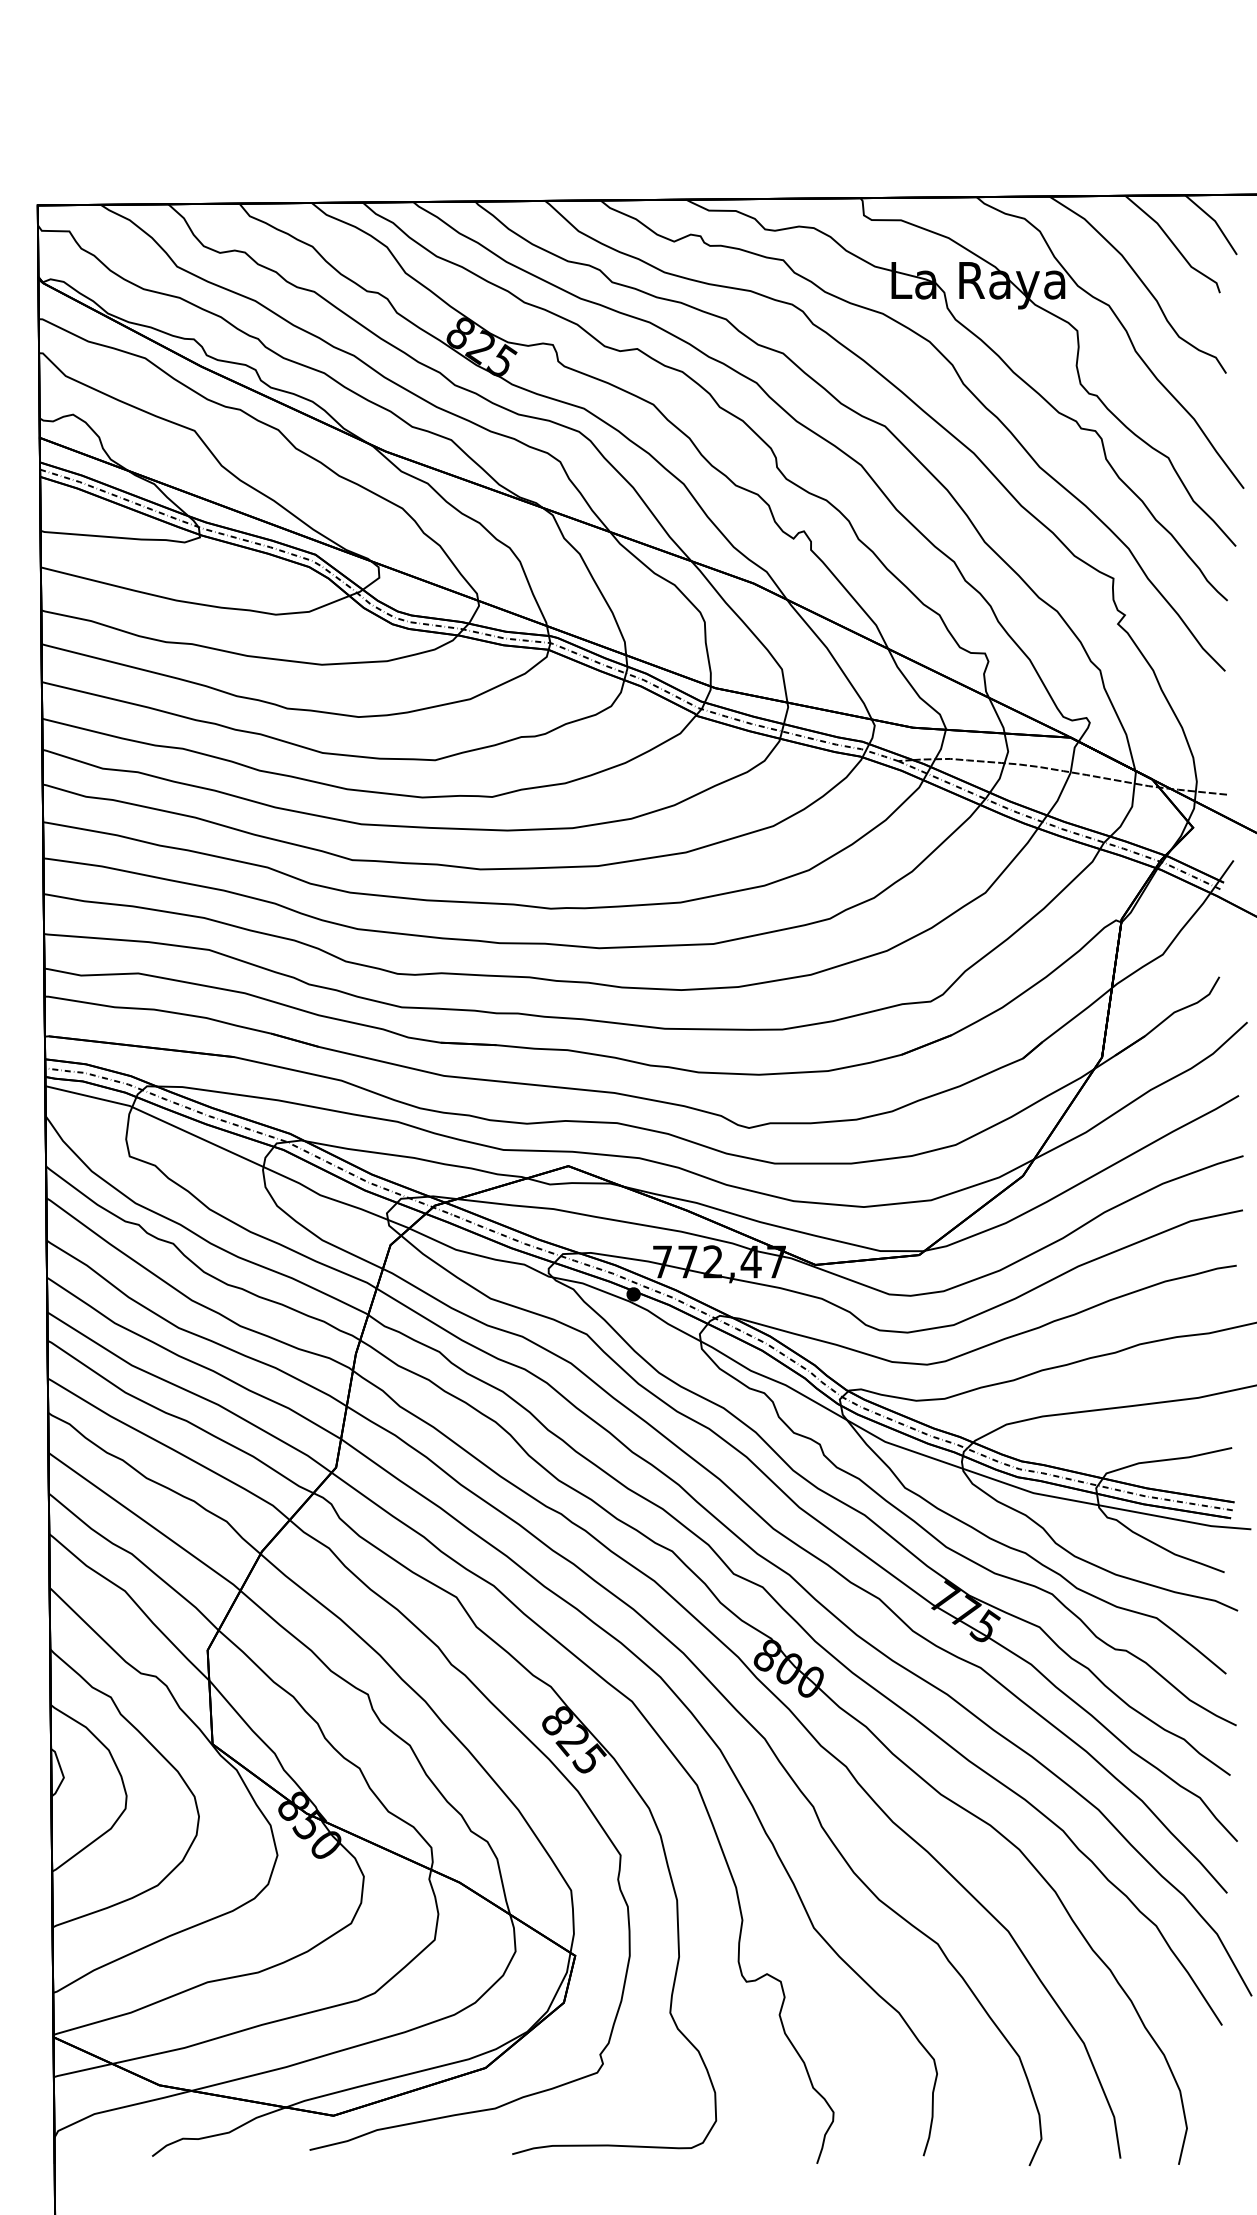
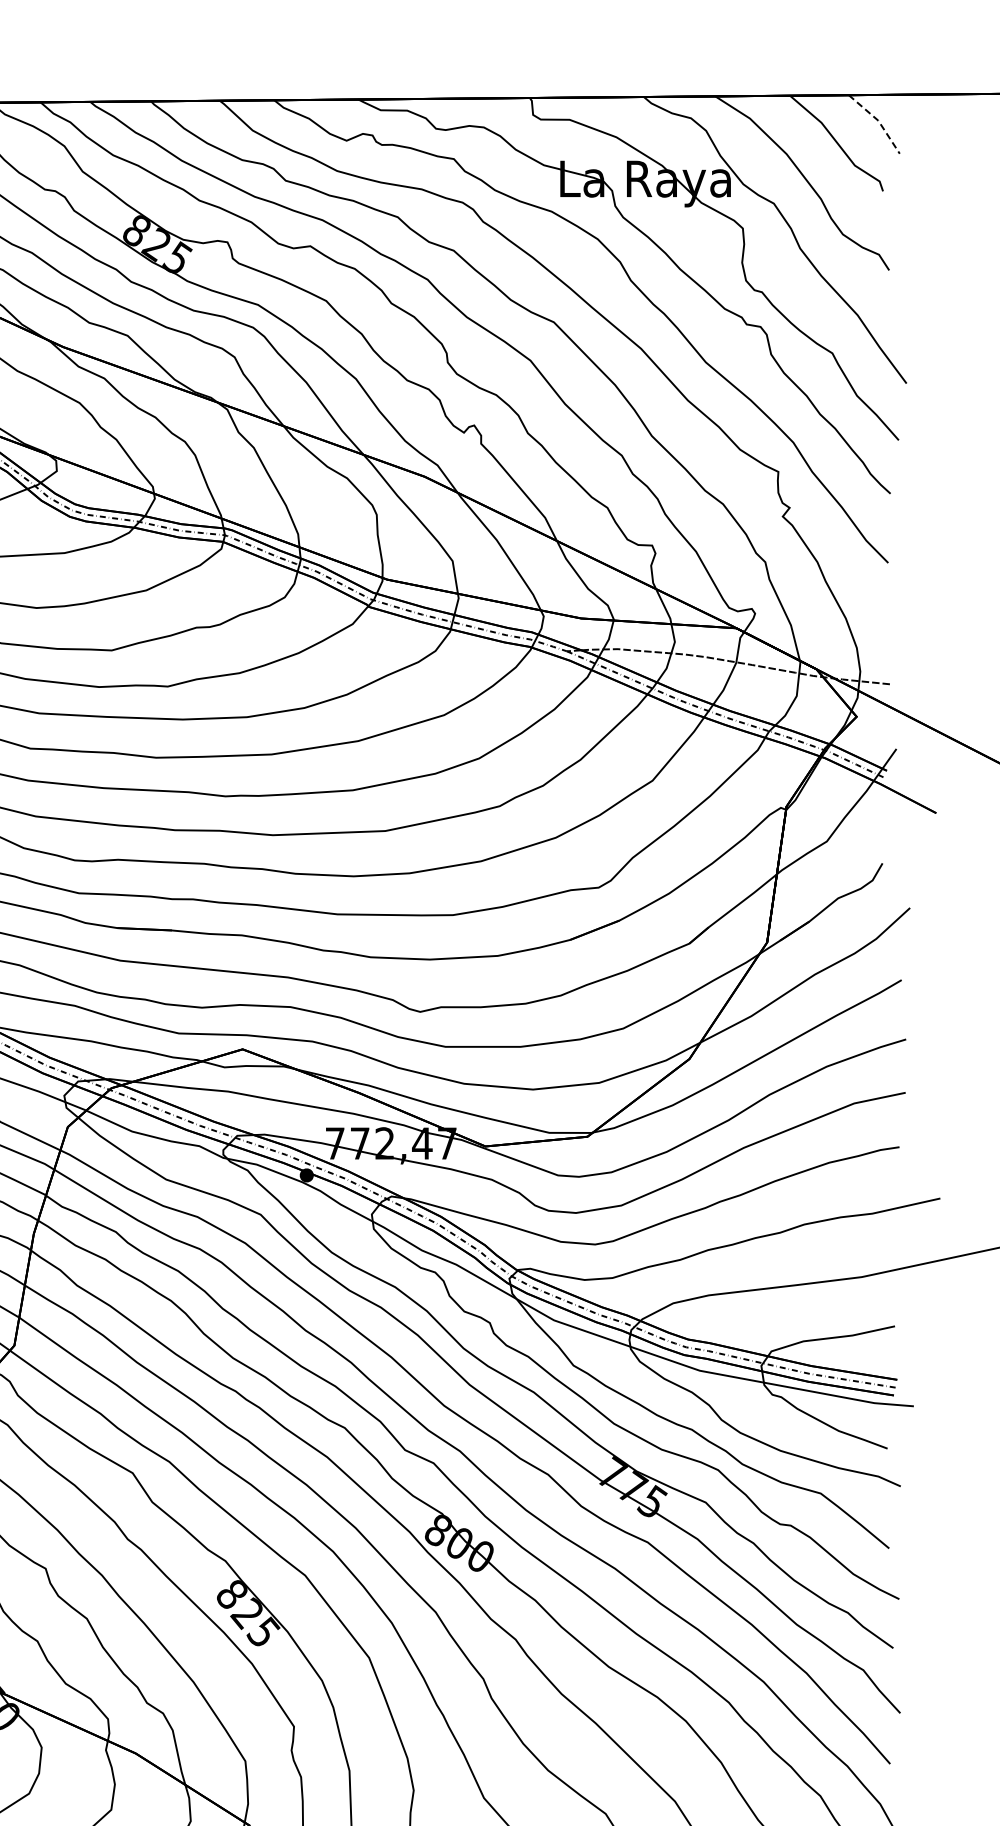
line: (1215, 221) -> (878, 120), solid -> dashed

